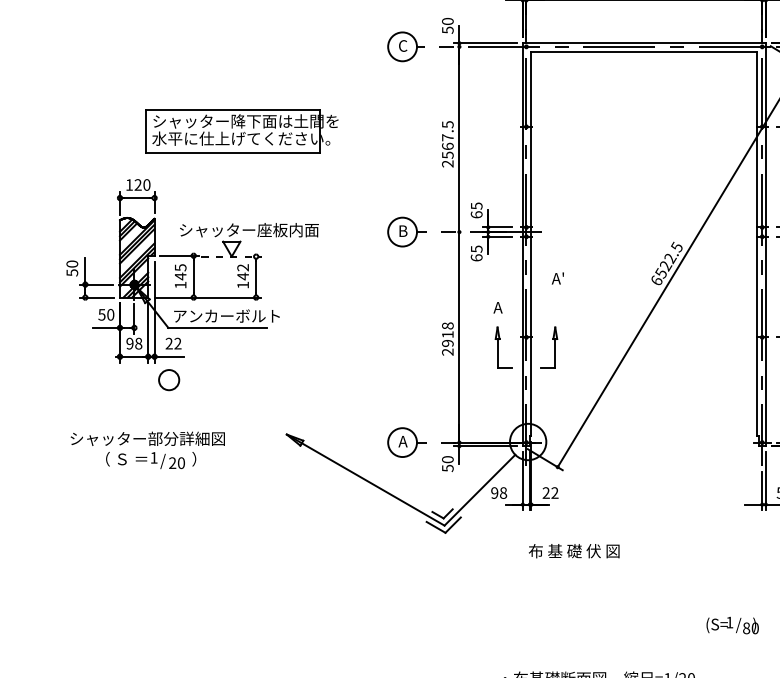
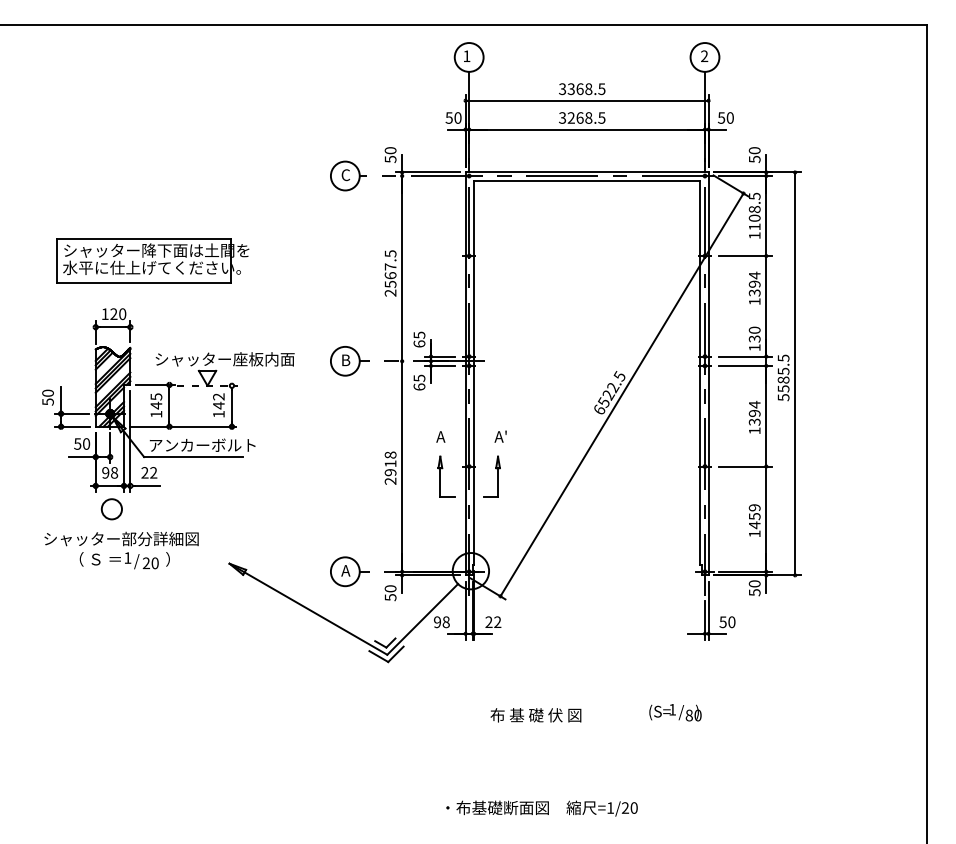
part: (241, 131) -> (152, 260), moved
part: (192, 271) -> (168, 400), moved
text: (557, 278) -> (500, 436), moved
text: (147, 450) -> (121, 550), moved
text: (573, 551) -> (535, 715), moved
text: (732, 625) -> (675, 712), moved

